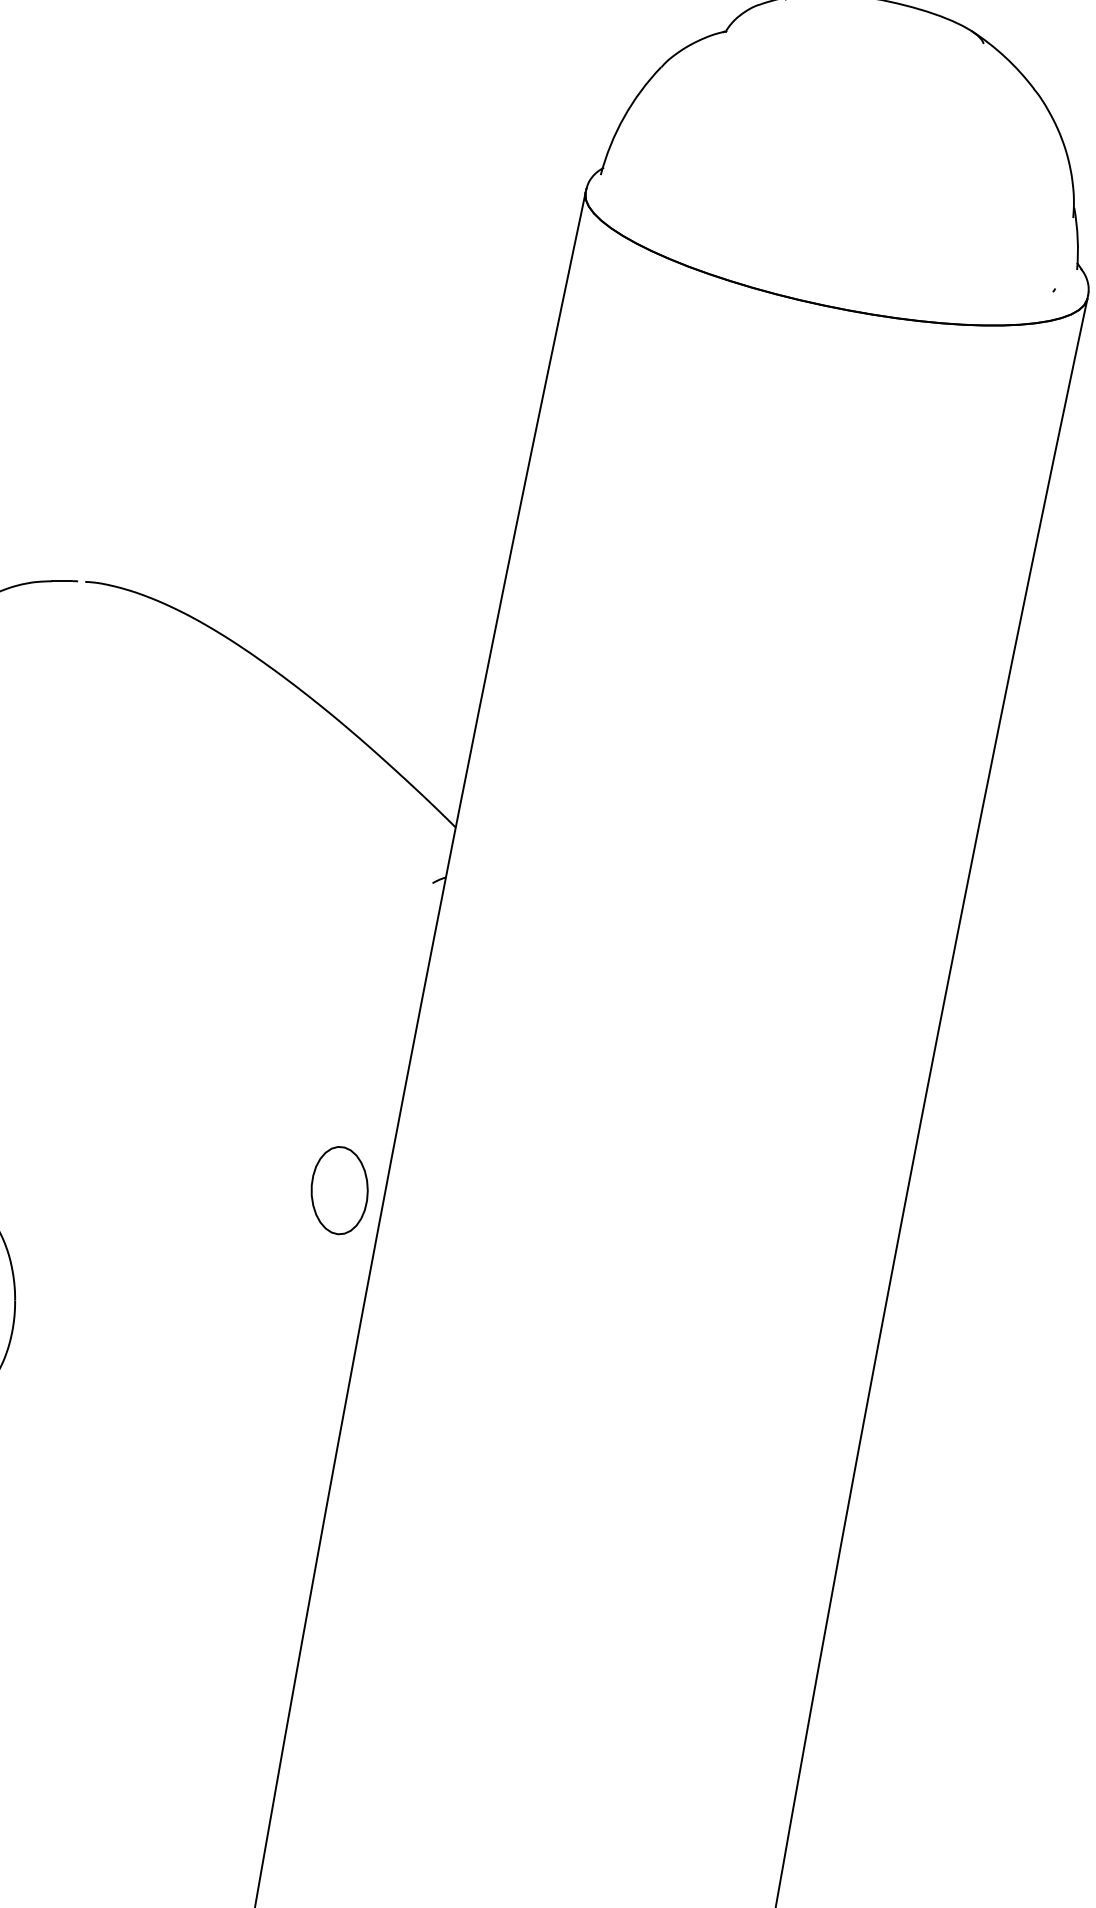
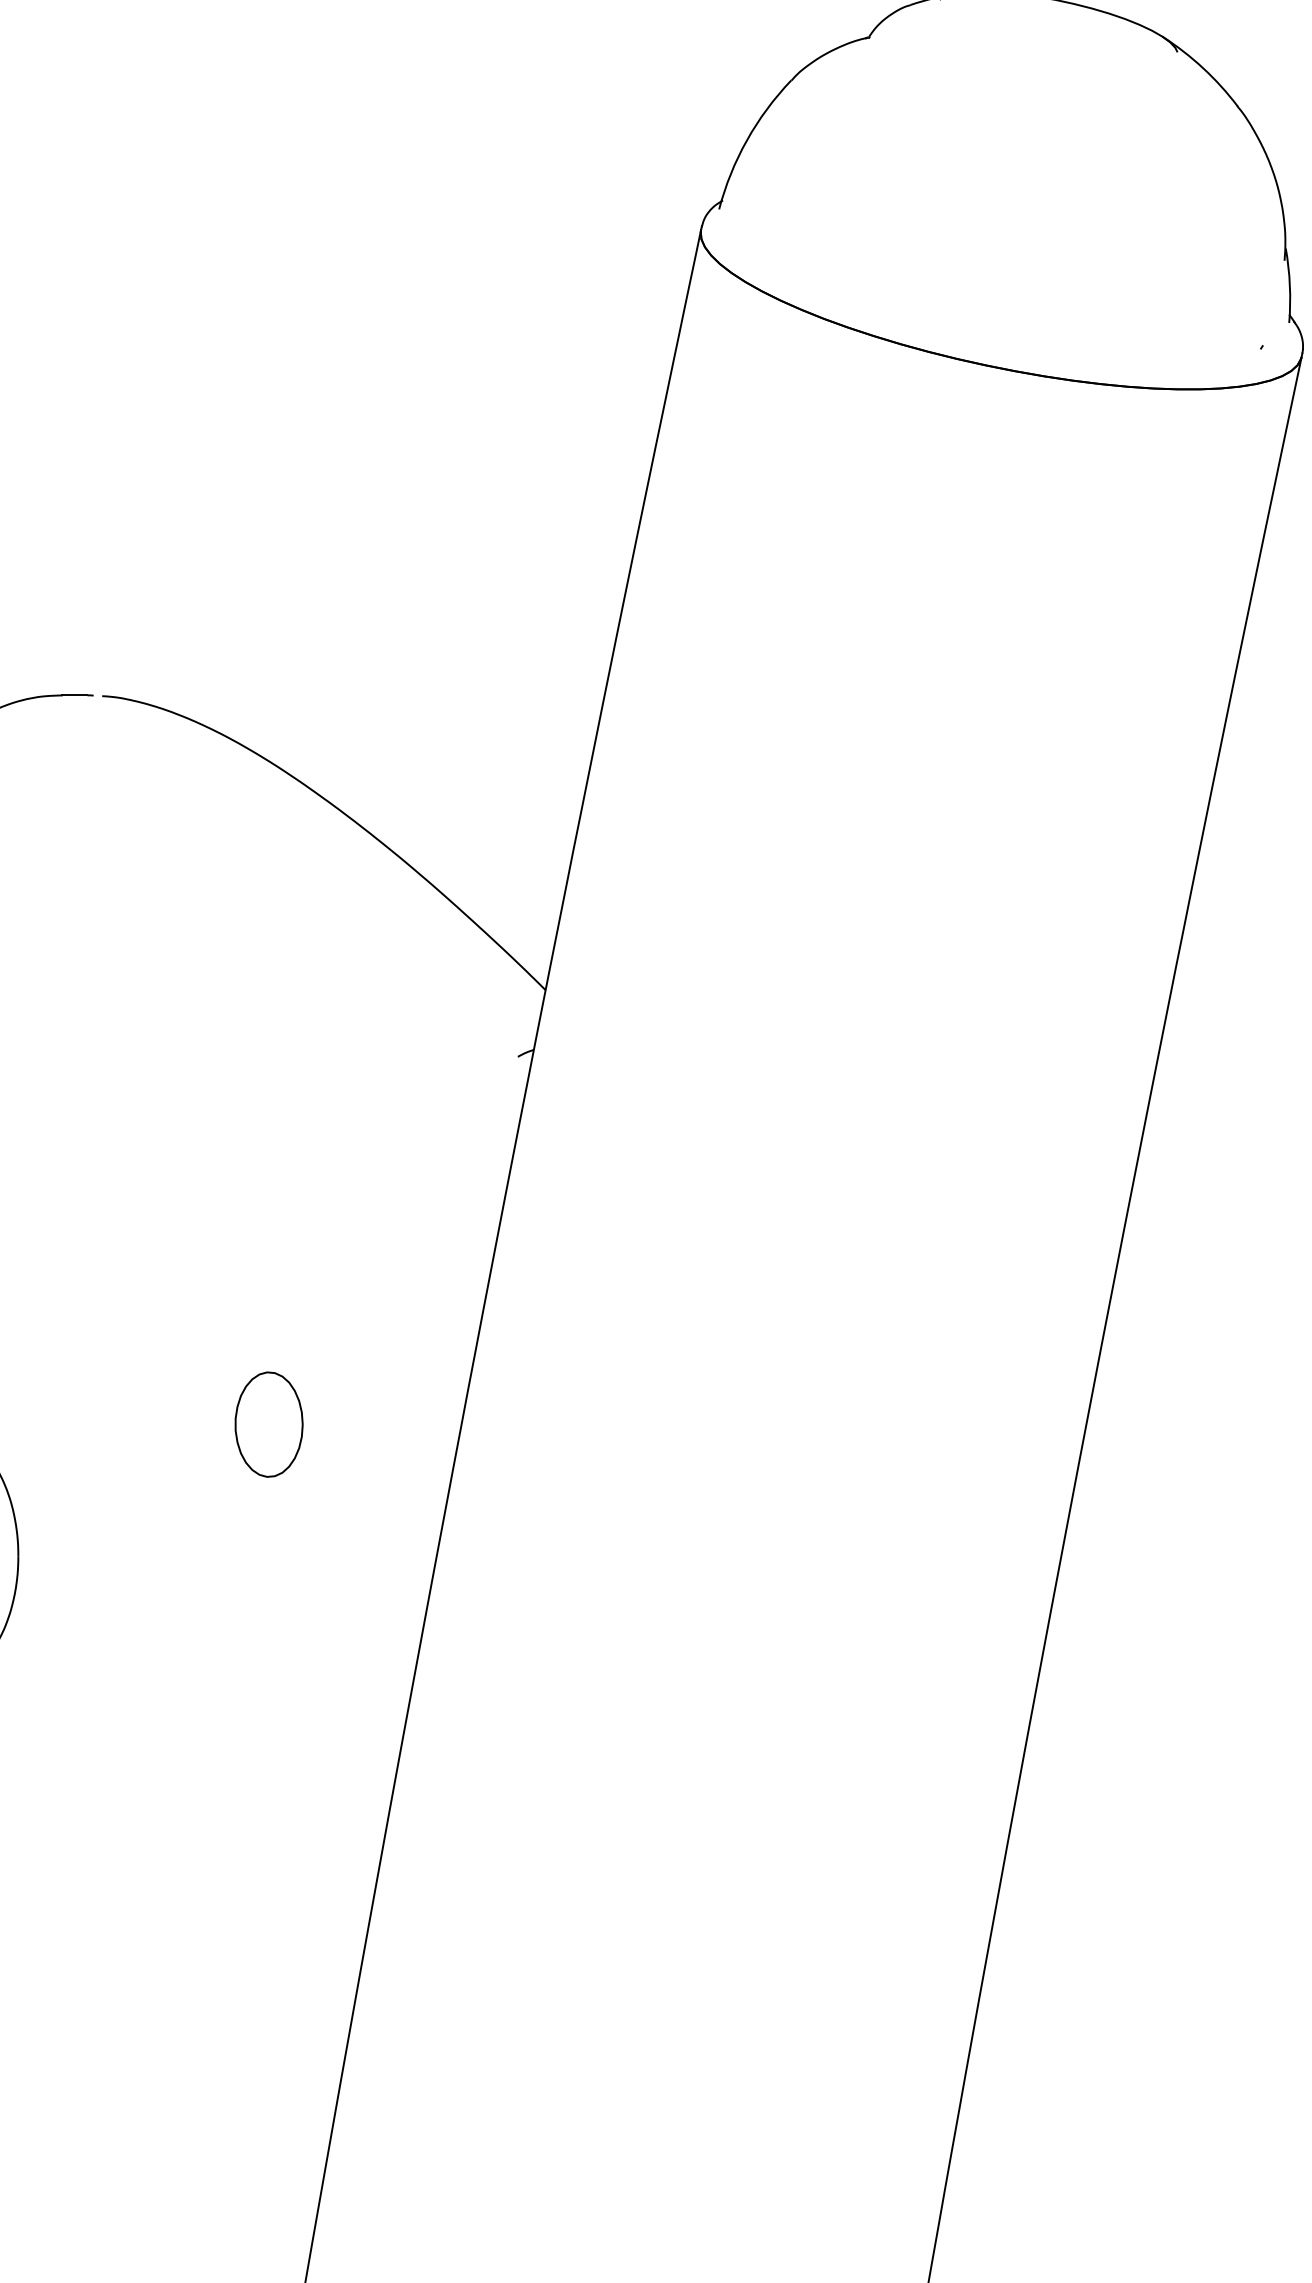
part: (339, 1190) -> (268, 1424), moved

